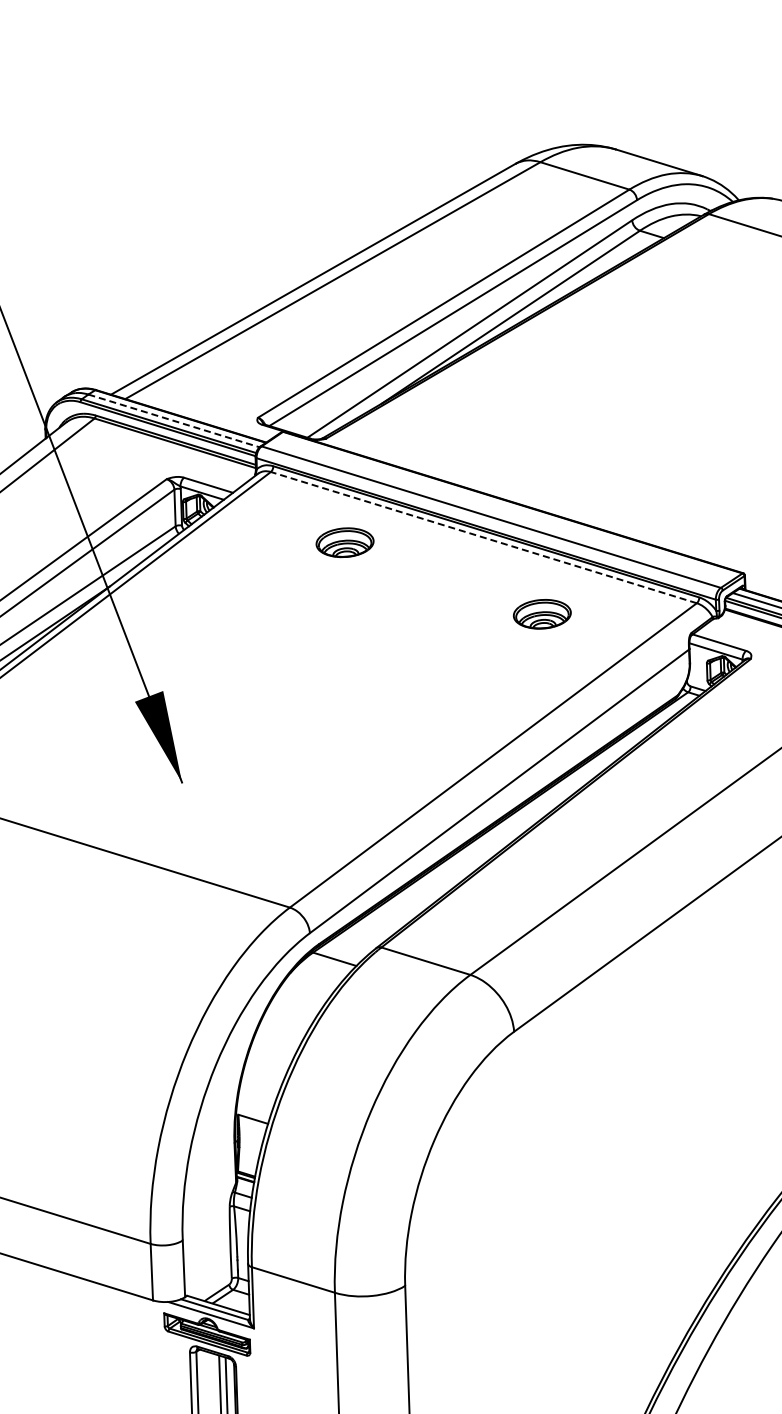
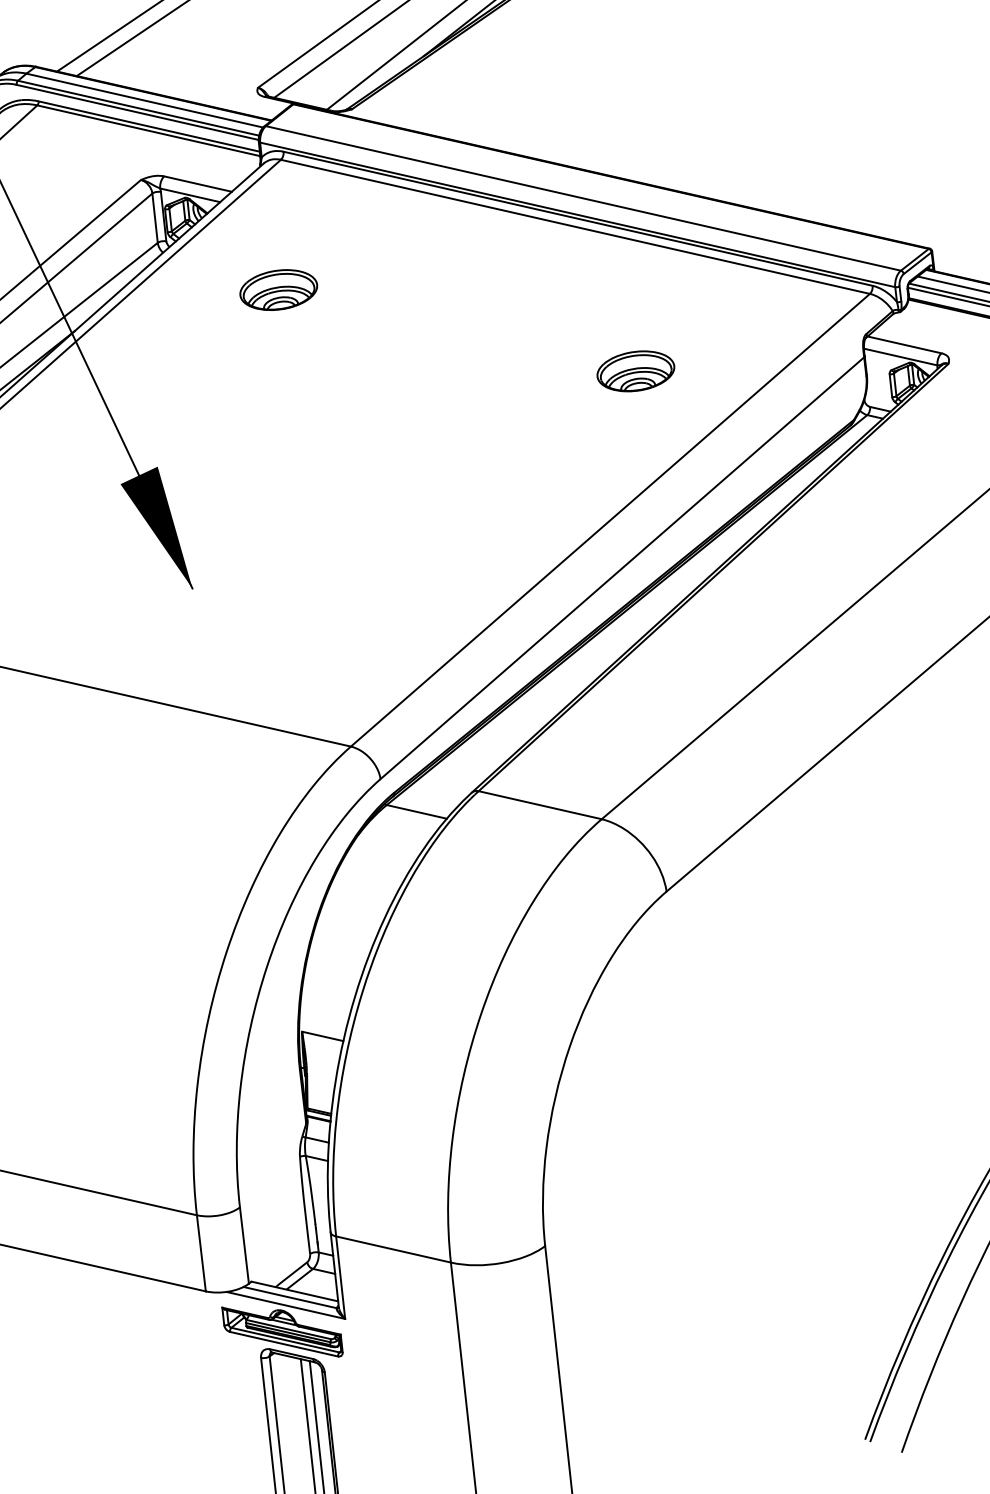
line: (173, 420) -> (144, 100), dashed -> solid
line: (483, 537) -> (574, 226), dashed -> solid
part: (344, 542) -> (277, 289), moved
part: (542, 614) -> (636, 371), moved

